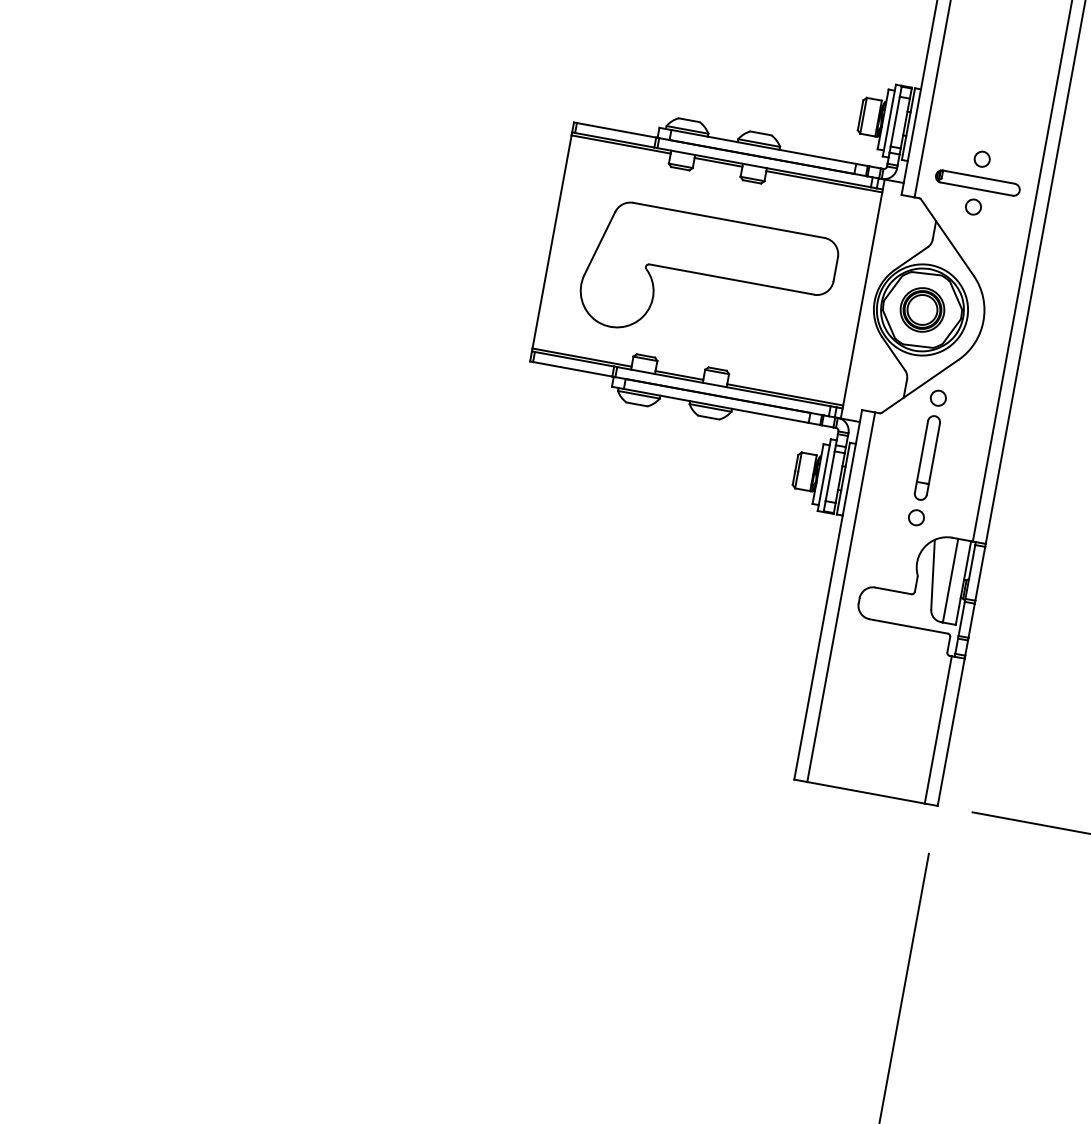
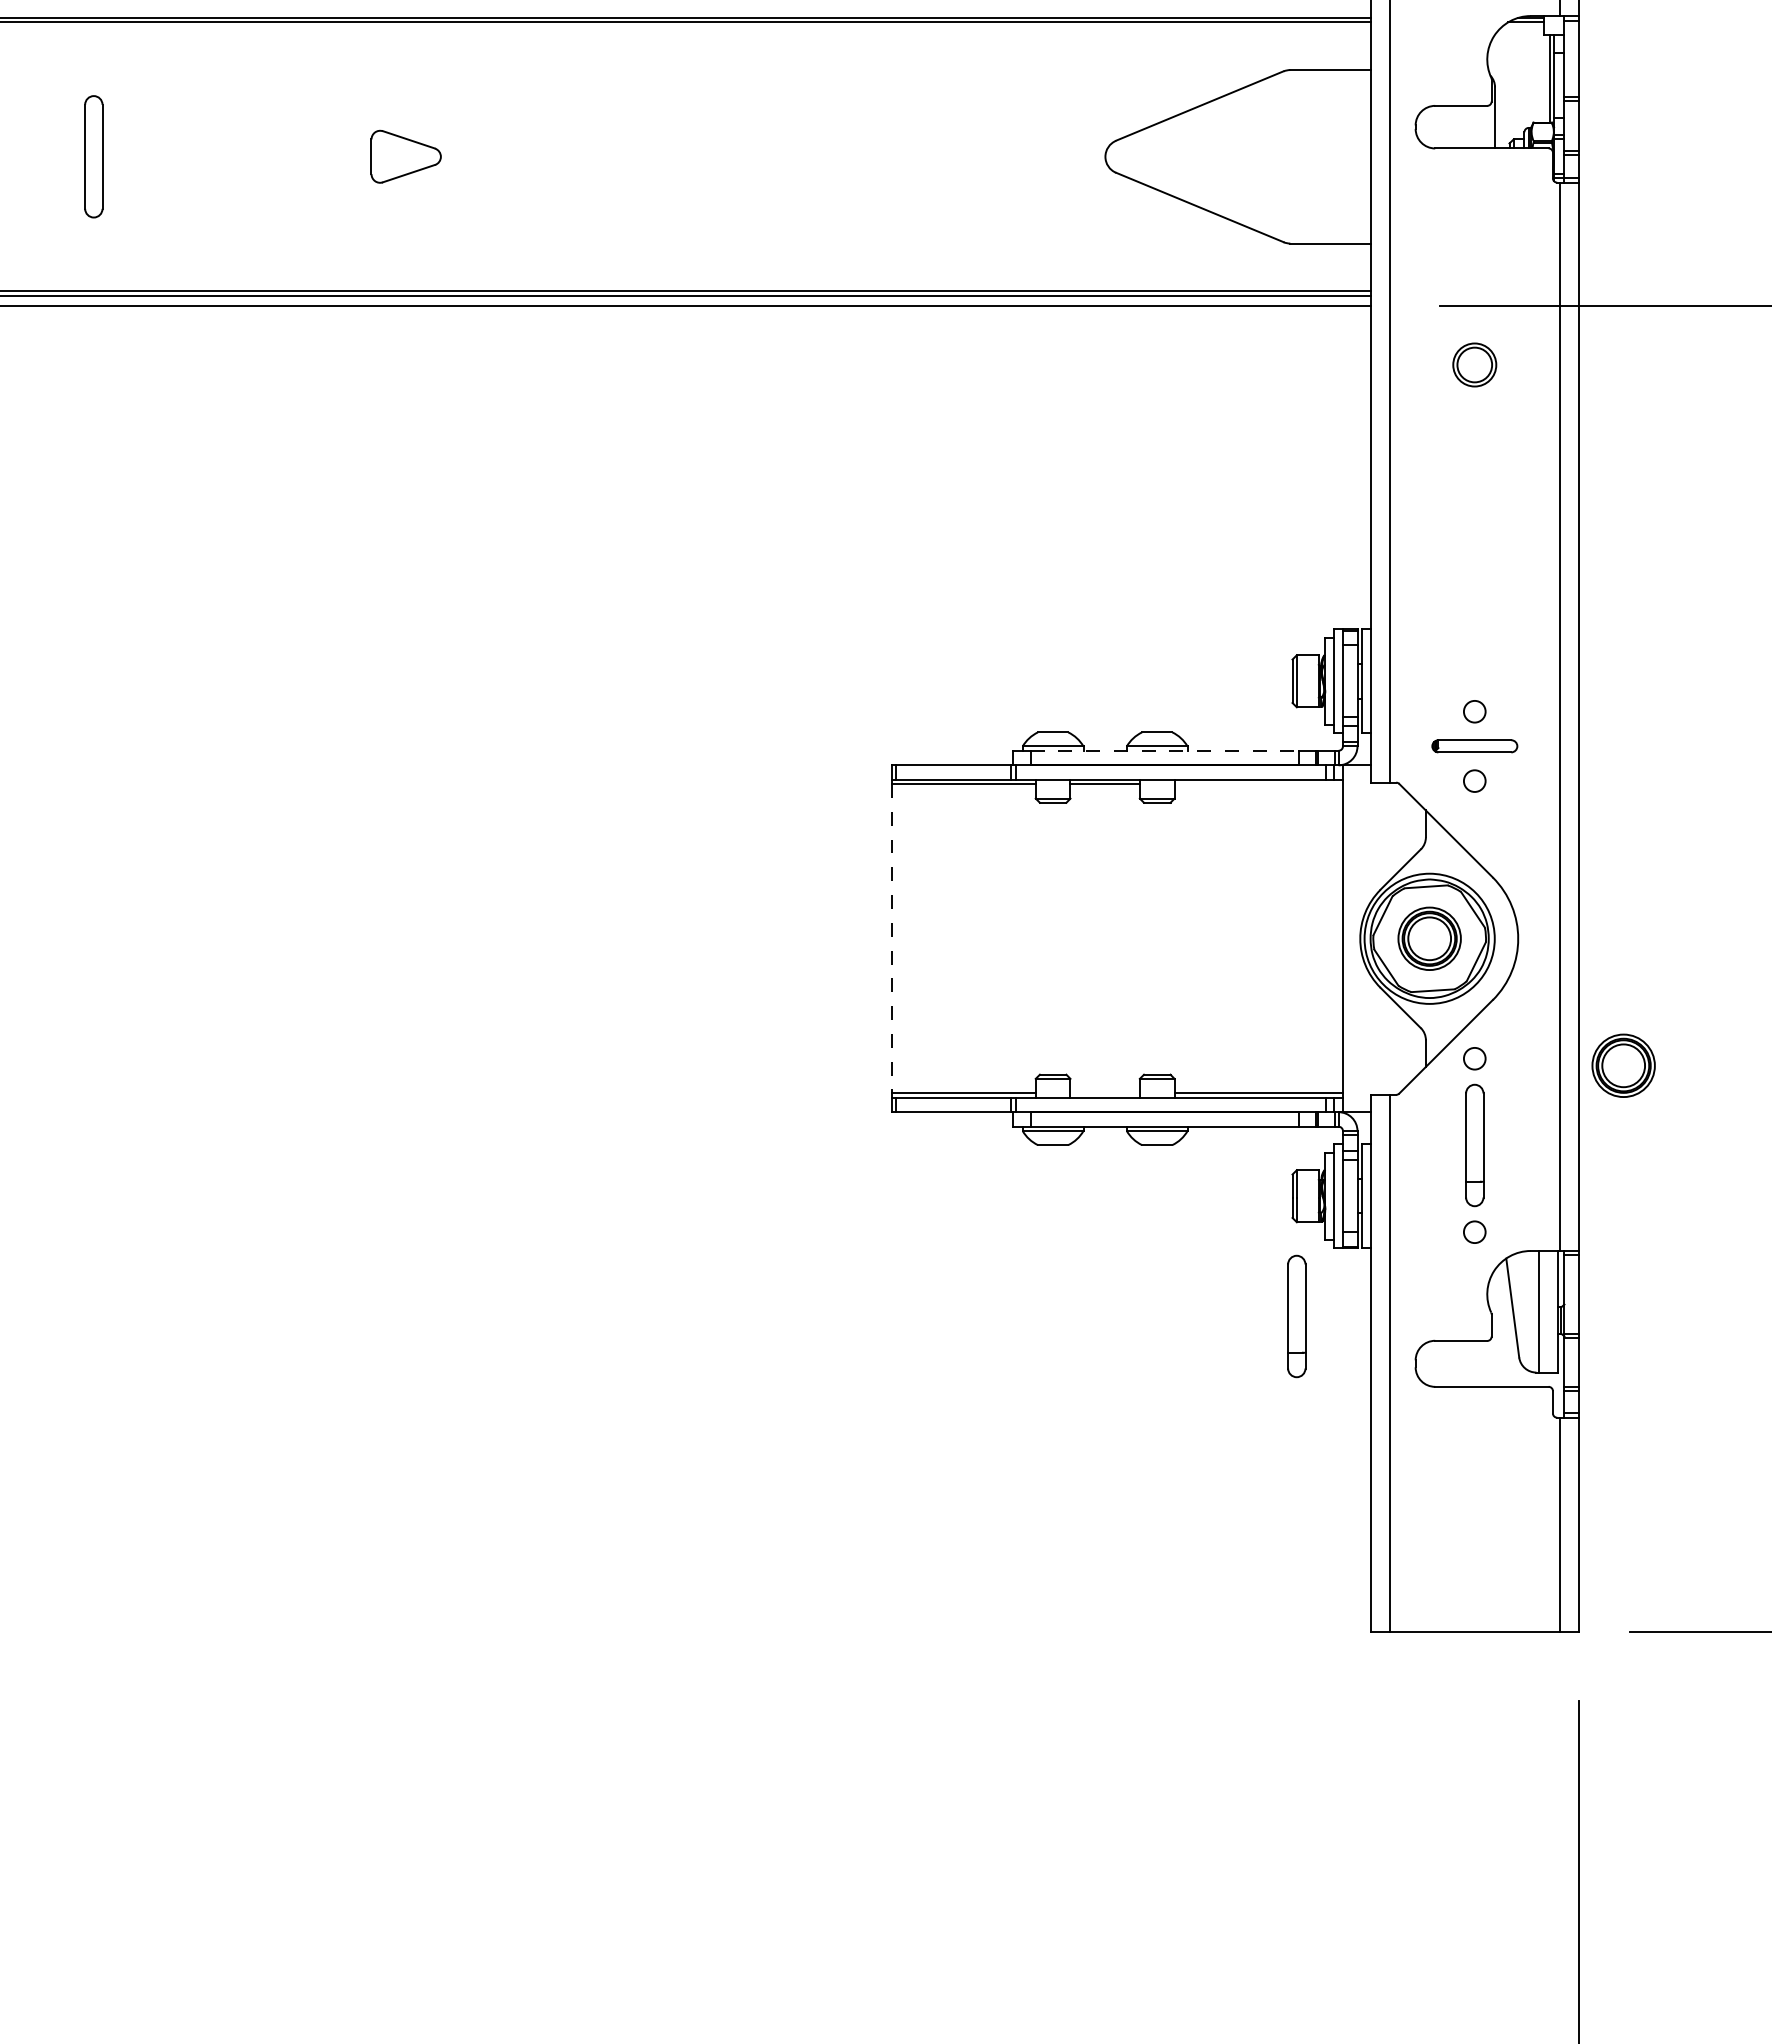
line: (764, 146) -> (1165, 750), solid -> dashed
line: (824, 182) -> (1258, 784), removed
part: (977, 182) -> (1474, 745), size x0.7
line: (551, 241) -> (891, 938), solid -> dashed
part: (708, 275) -> (1120, 945), removed
line: (678, 375) -> (1104, 1093), removed
part: (1039, 421) -> (1623, 1065), added
part: (783, 553) -> (1296, 1316), added

